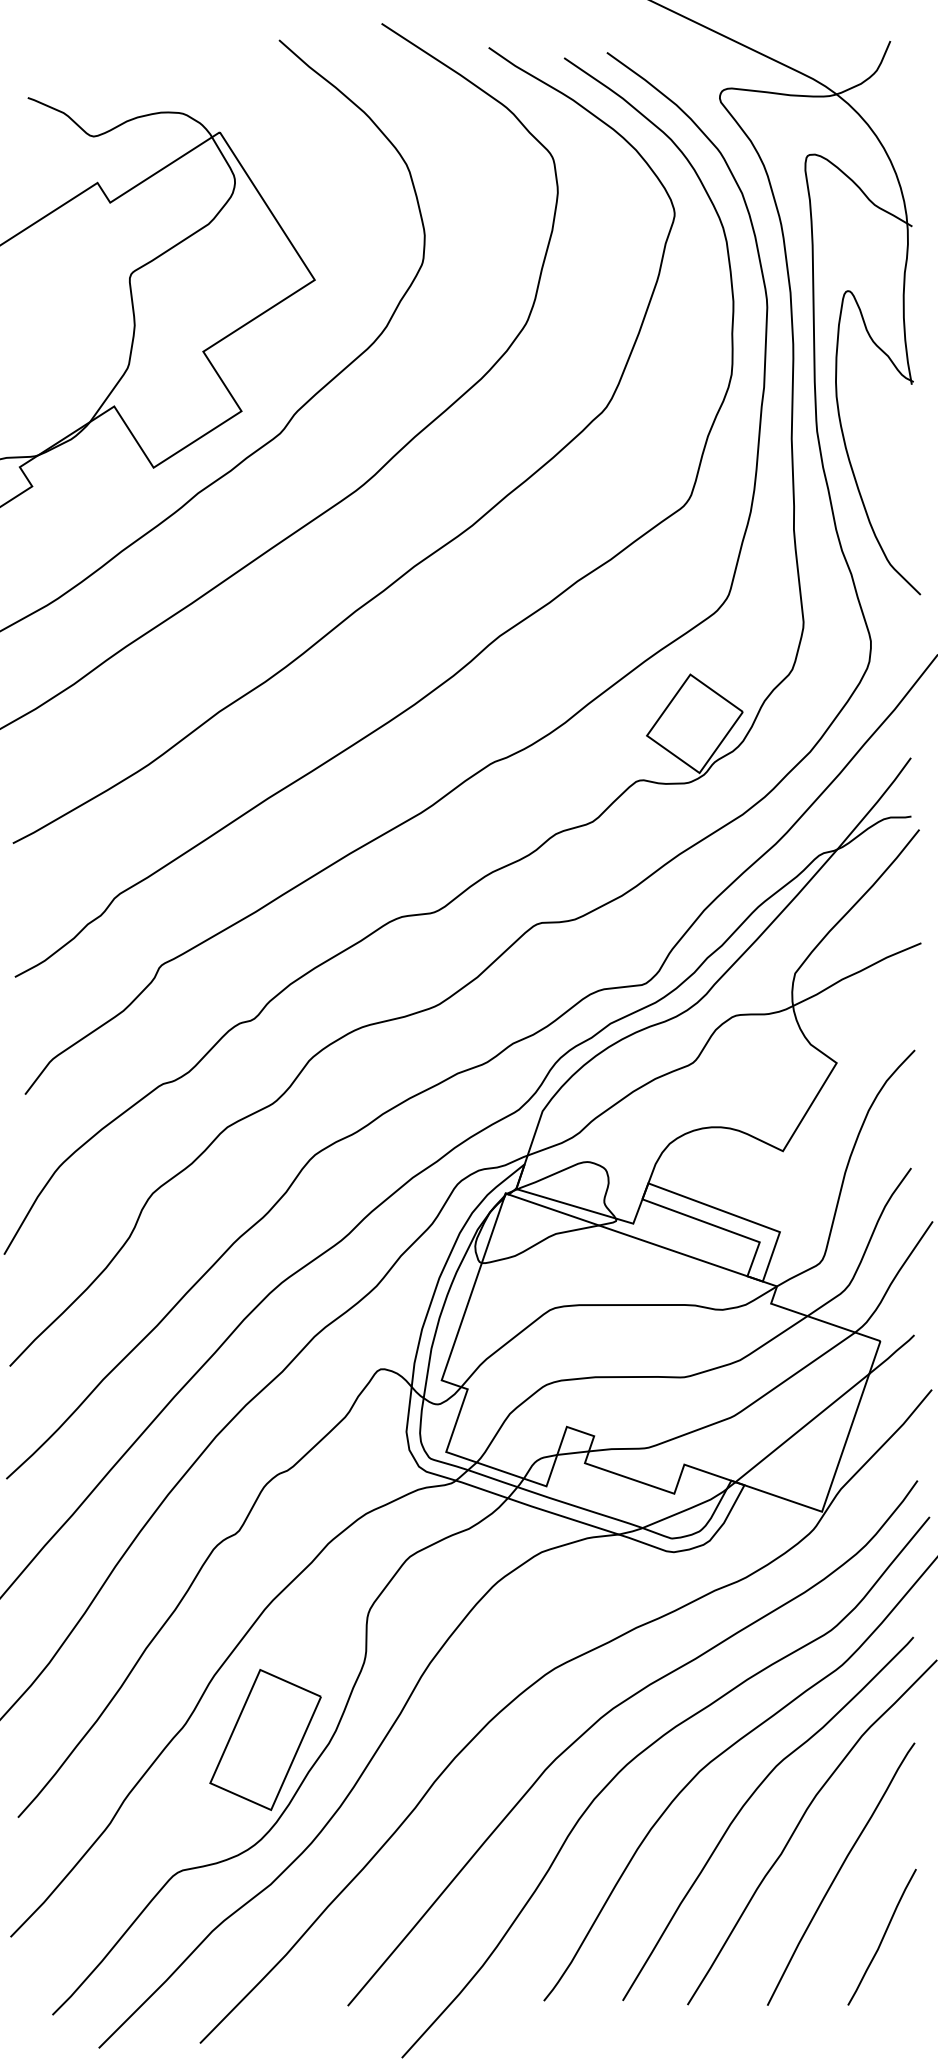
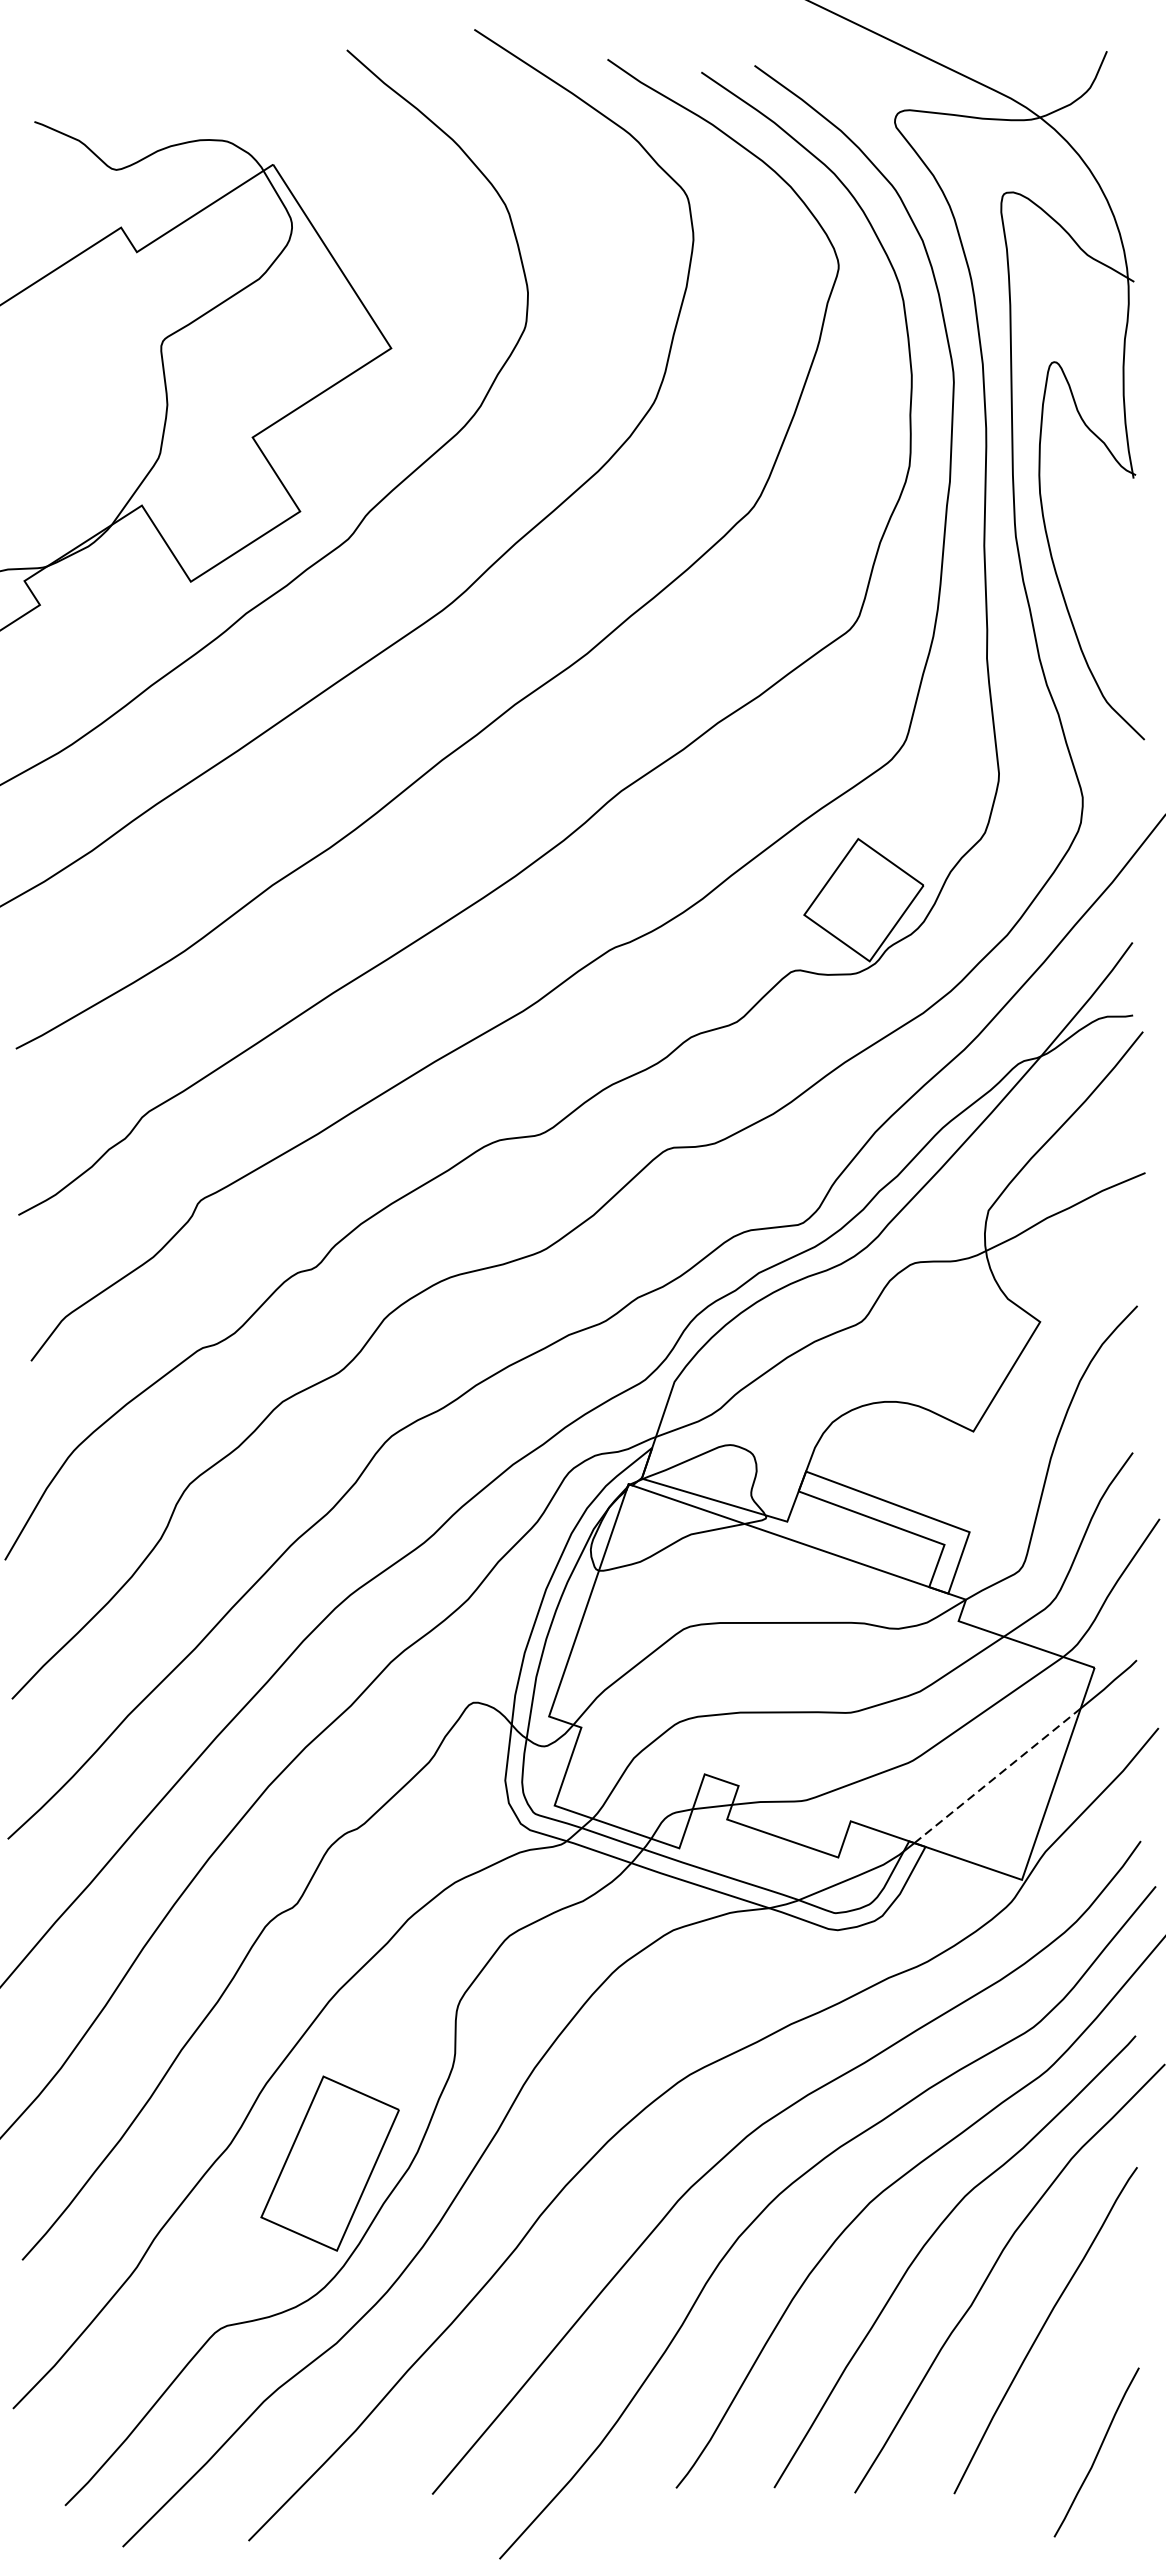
line: (802, 1428) -> (997, 1776), solid -> dashed
curve: (882, 1936) -> (1097, 2451), moved

